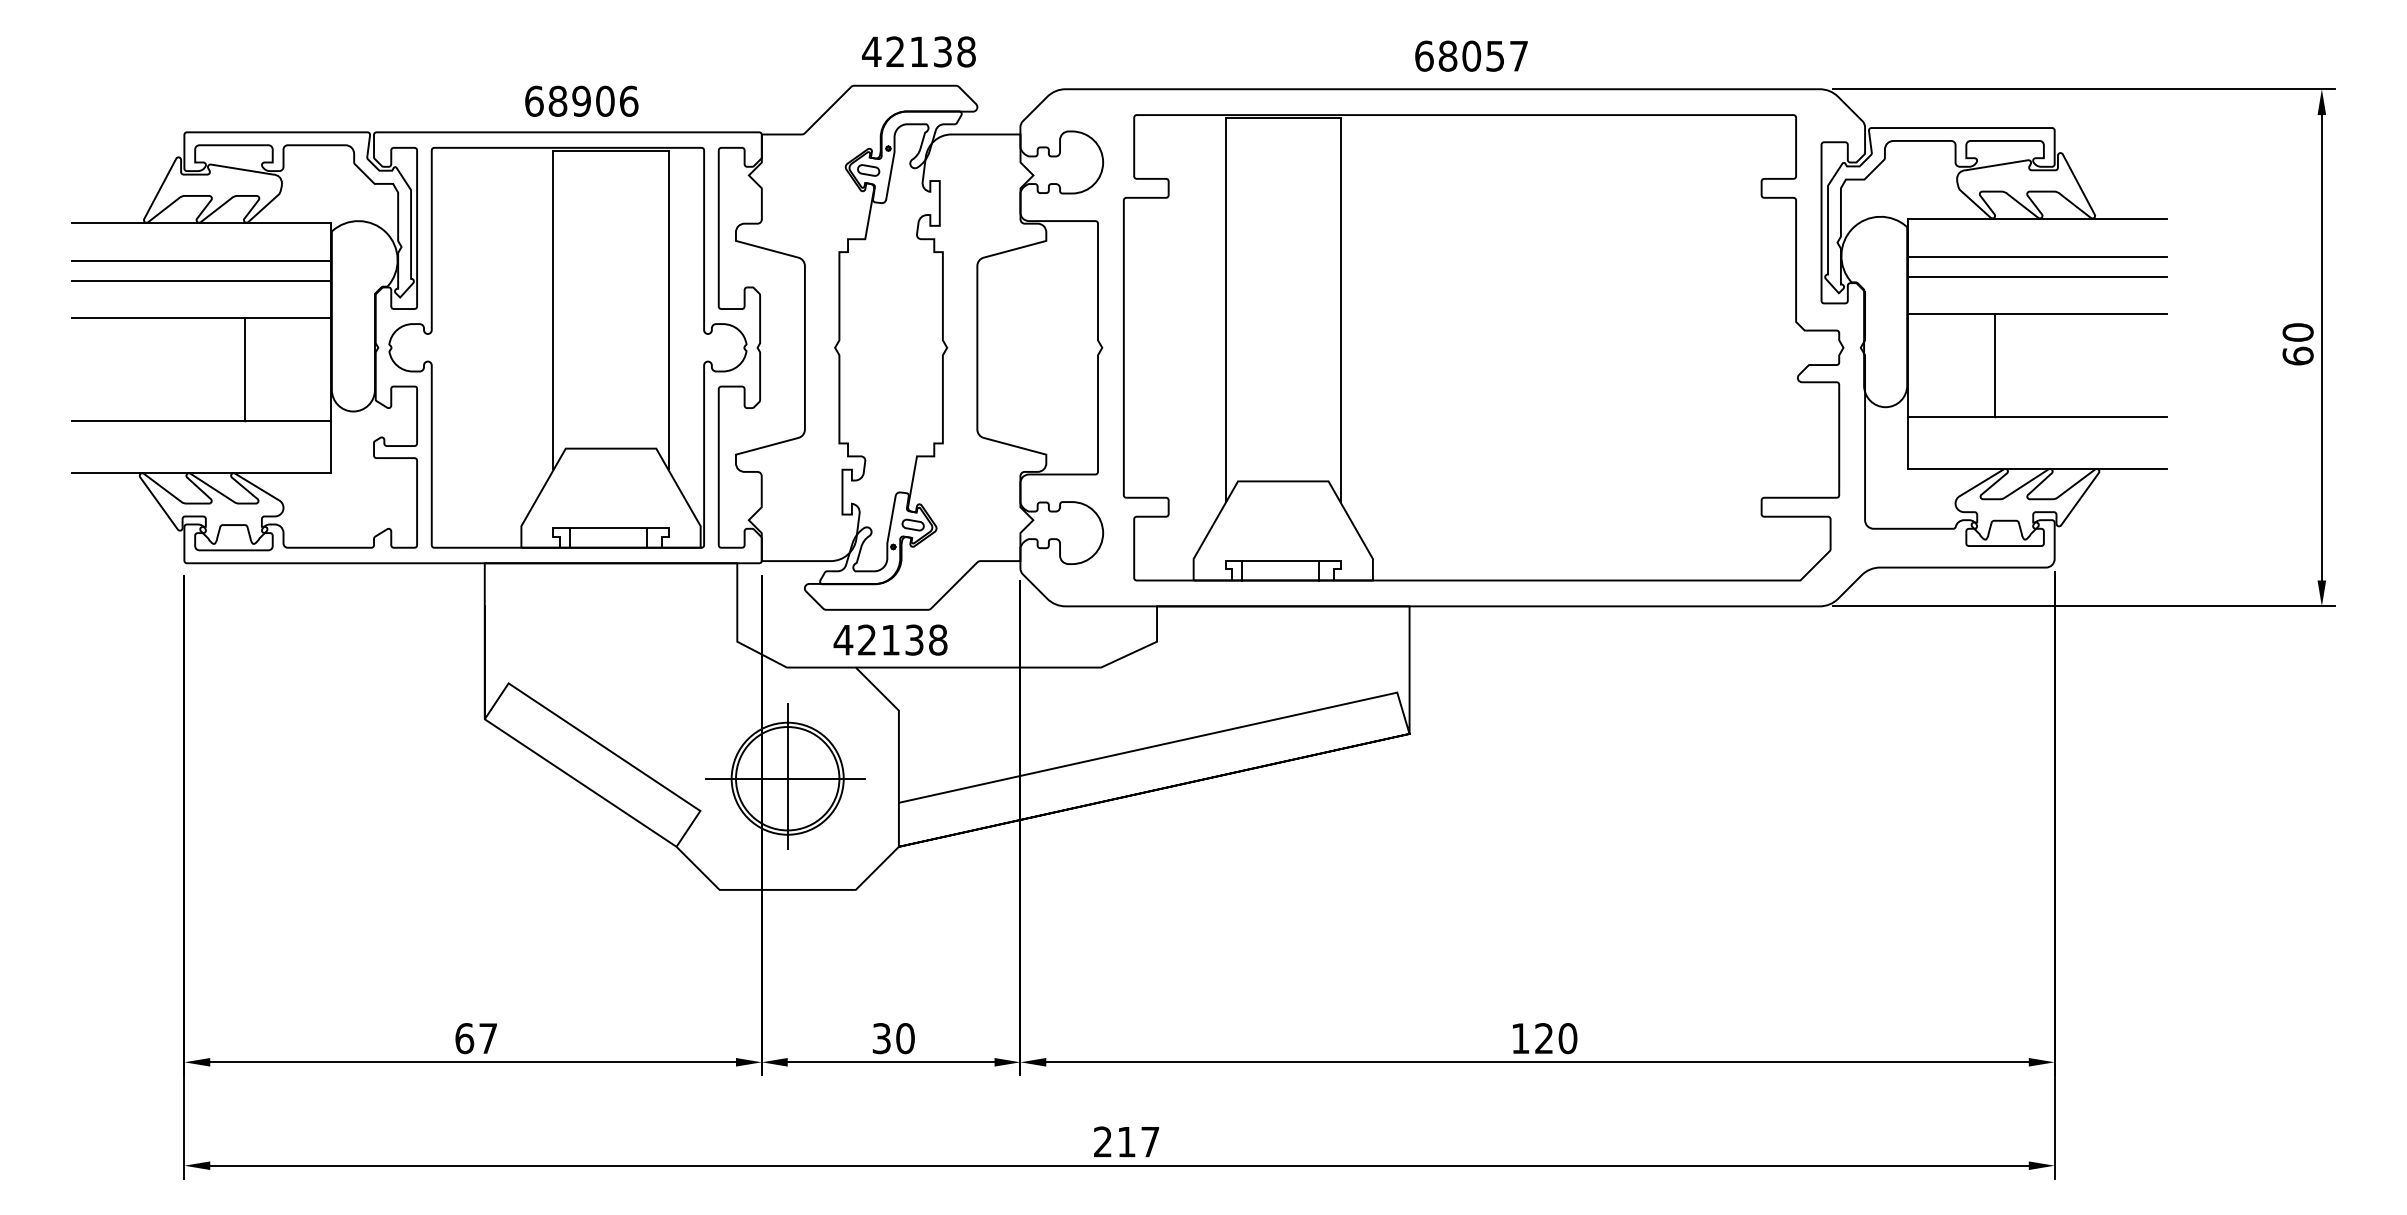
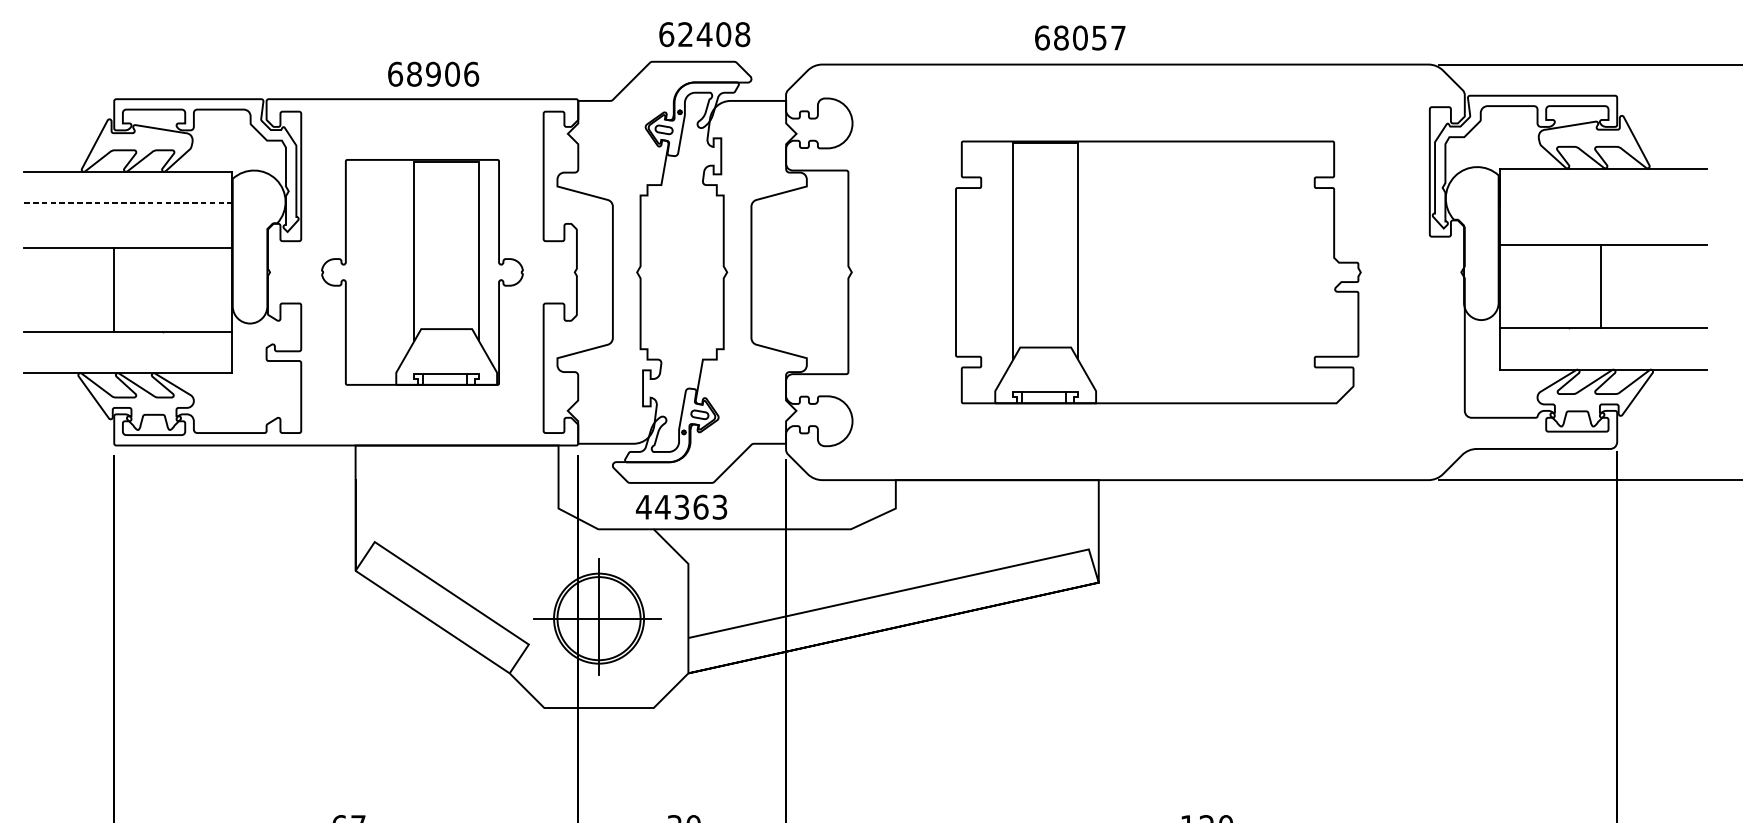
text: (906, 51) -> (694, 34), 42138 -> 62408
text: (1471, 55) -> (1080, 37), moved
line: (2037, 256) -> (1603, 198), removed
line: (201, 261) -> (127, 203), solid -> dashed
line: (2037, 276) -> (1603, 215), removed
line: (201, 280) -> (127, 218), removed
part: (567, 347) -> (422, 272), size x0.7
part: (1483, 347) -> (1158, 272), size x0.7
line: (1994, 365) -> (1600, 286), moved
line: (244, 369) -> (113, 289), moved
text: (902, 639) -> (691, 506), 42138 -> 44363

